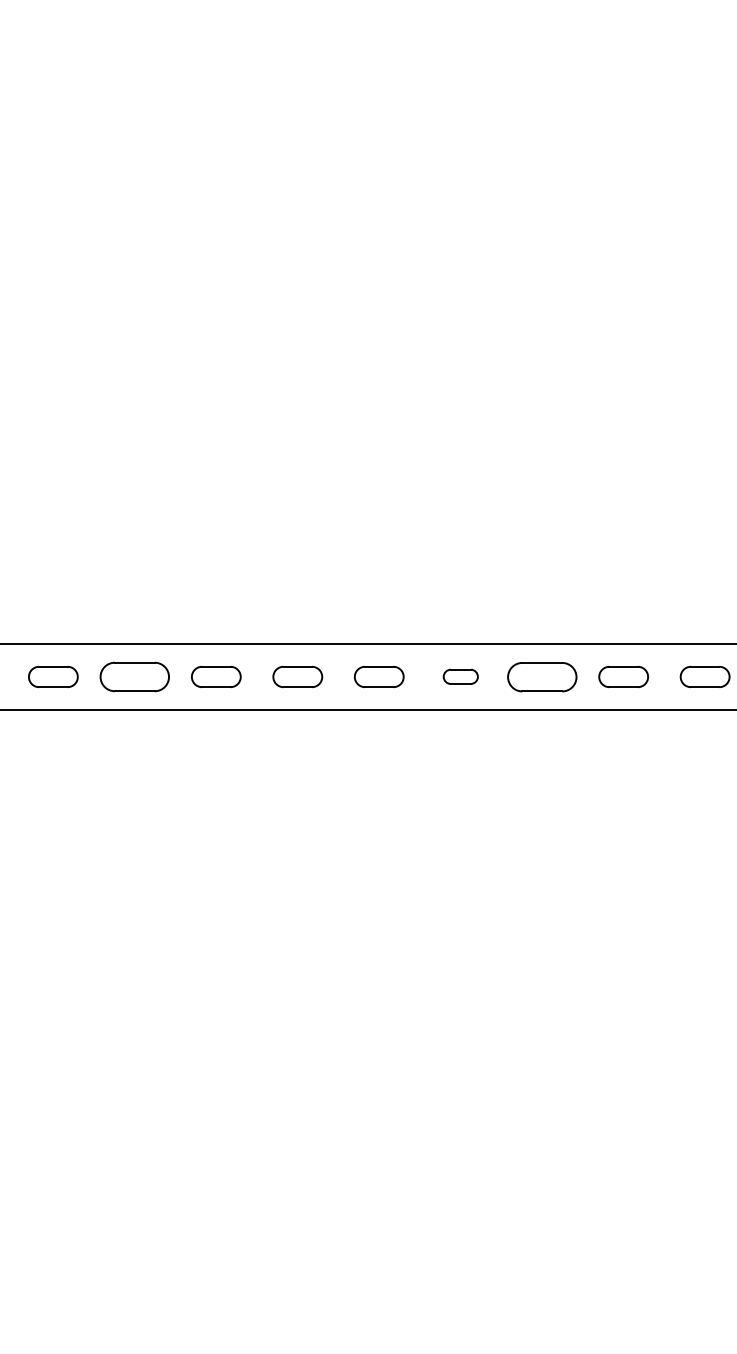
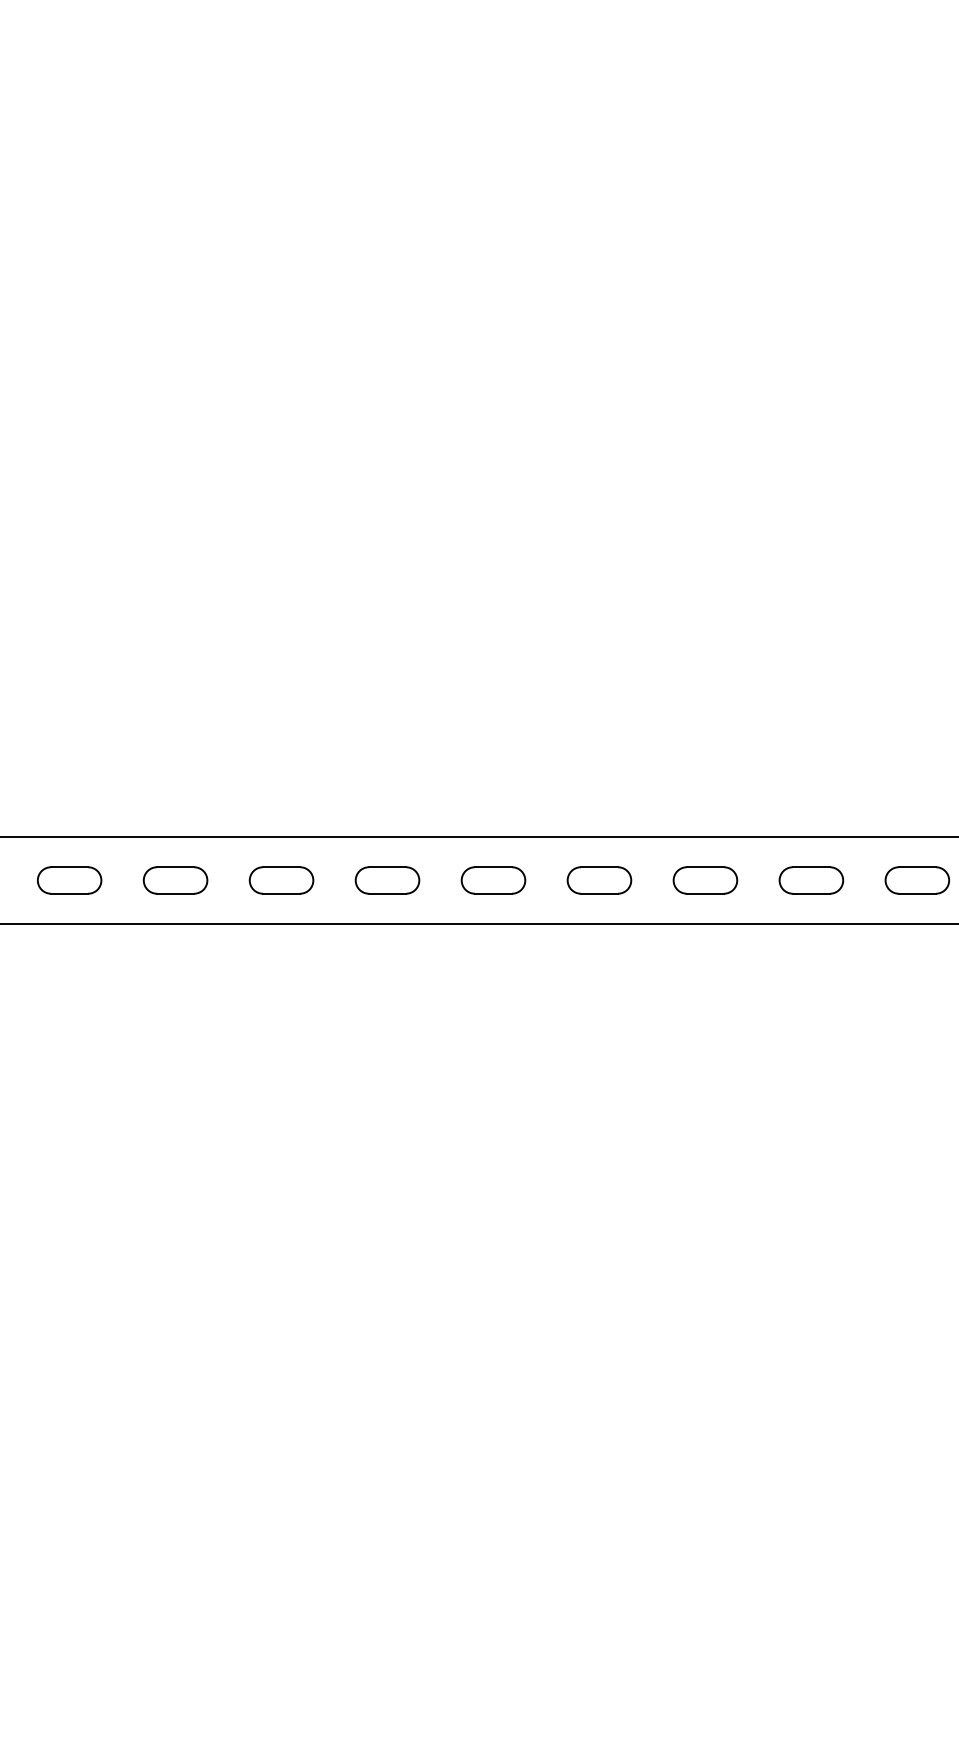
part: (134, 676) -> (175, 879), size x0.71
part: (460, 676) -> (599, 879), size x1.43
part: (541, 676) -> (704, 879), size x0.71

